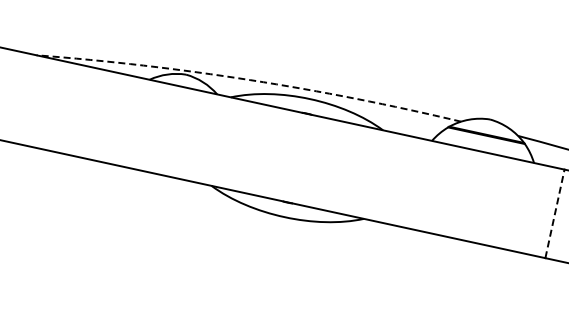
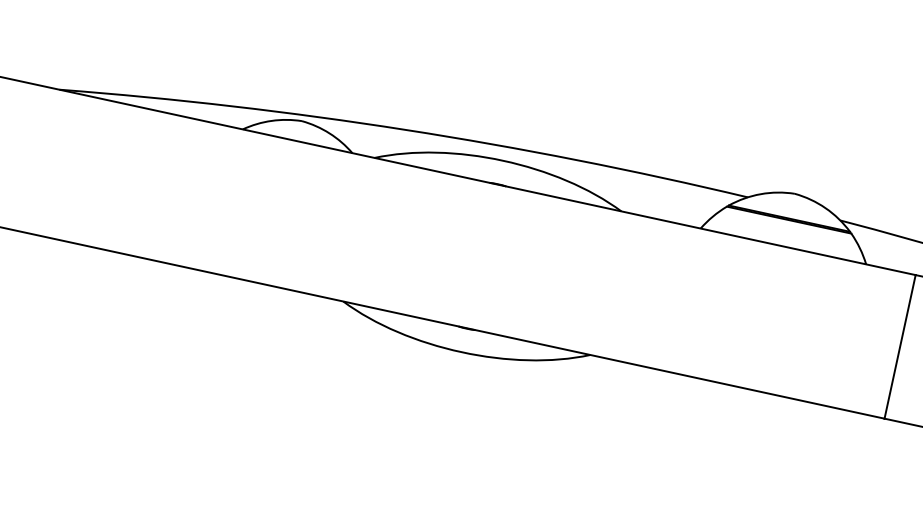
arc: (250, 80) -> (406, 130), dashed -> solid
line: (555, 213) -> (900, 346), dashed -> solid

